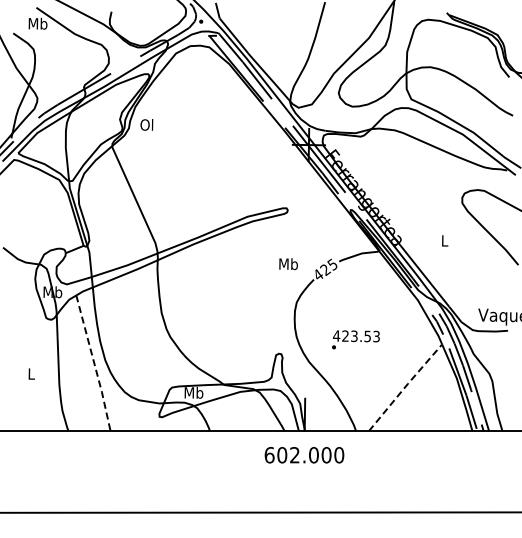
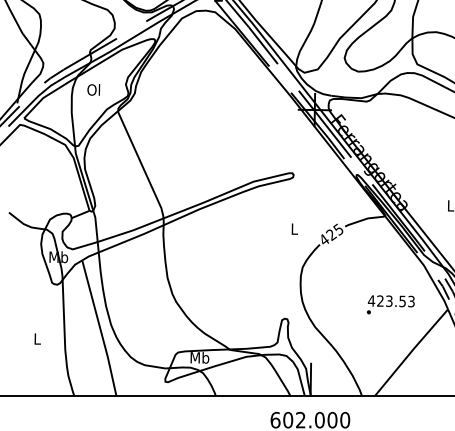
text: (146, 124) -> (93, 89), moved
text: (288, 264) -> (294, 229), Mb -> L
text: (355, 339) -> (390, 304), moved
line: (94, 364) -> (100, 329), dashed -> solid
line: (405, 386) -> (411, 351), dashed -> solid

